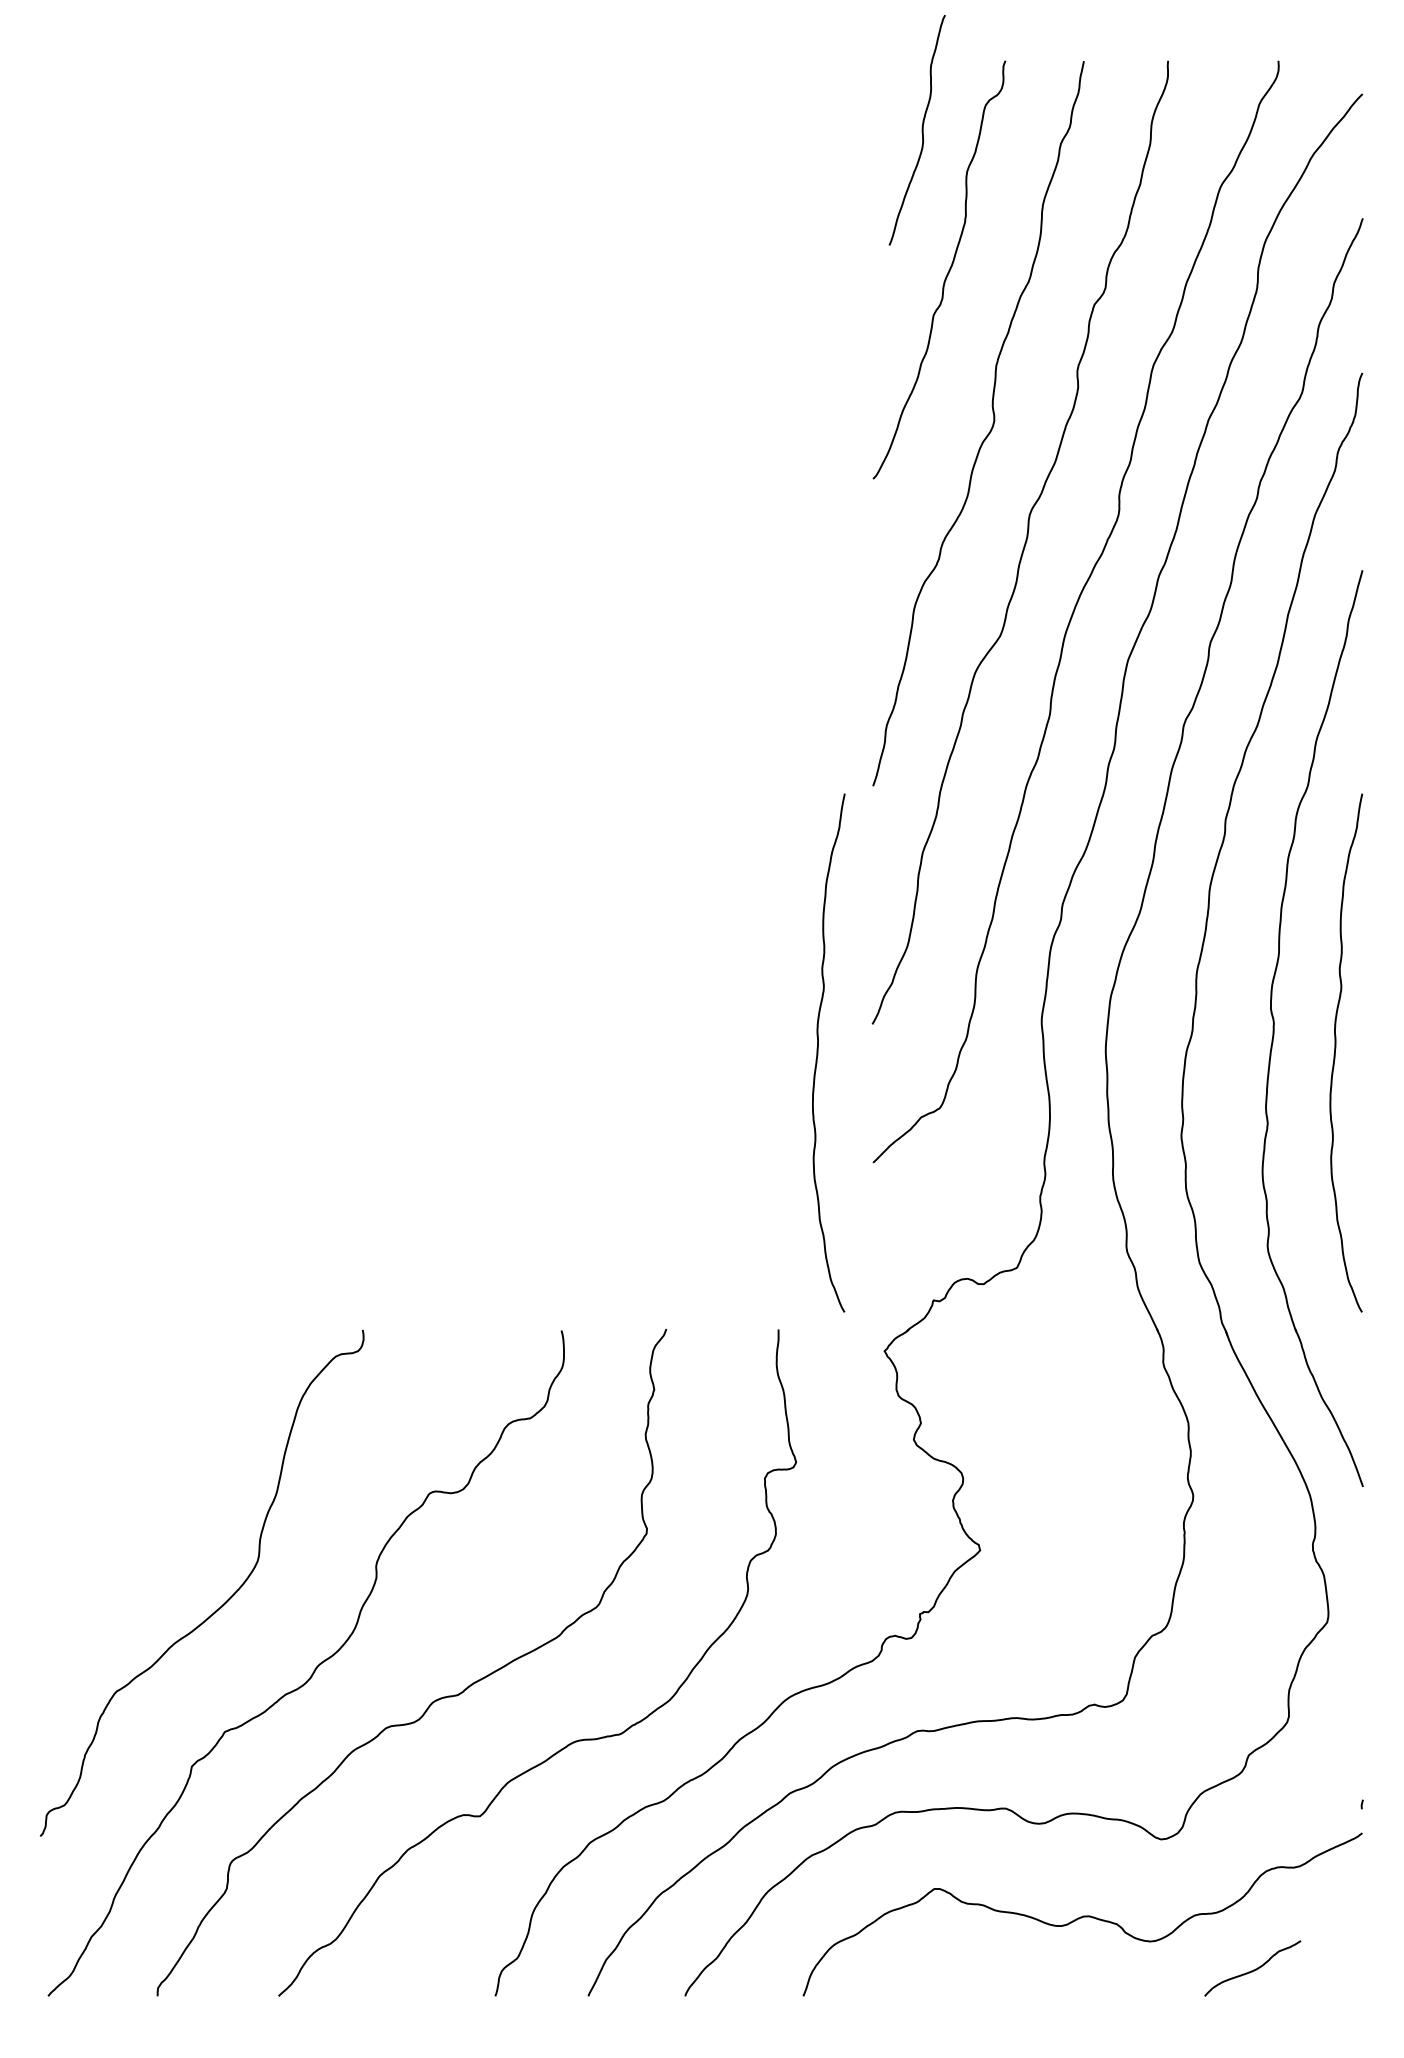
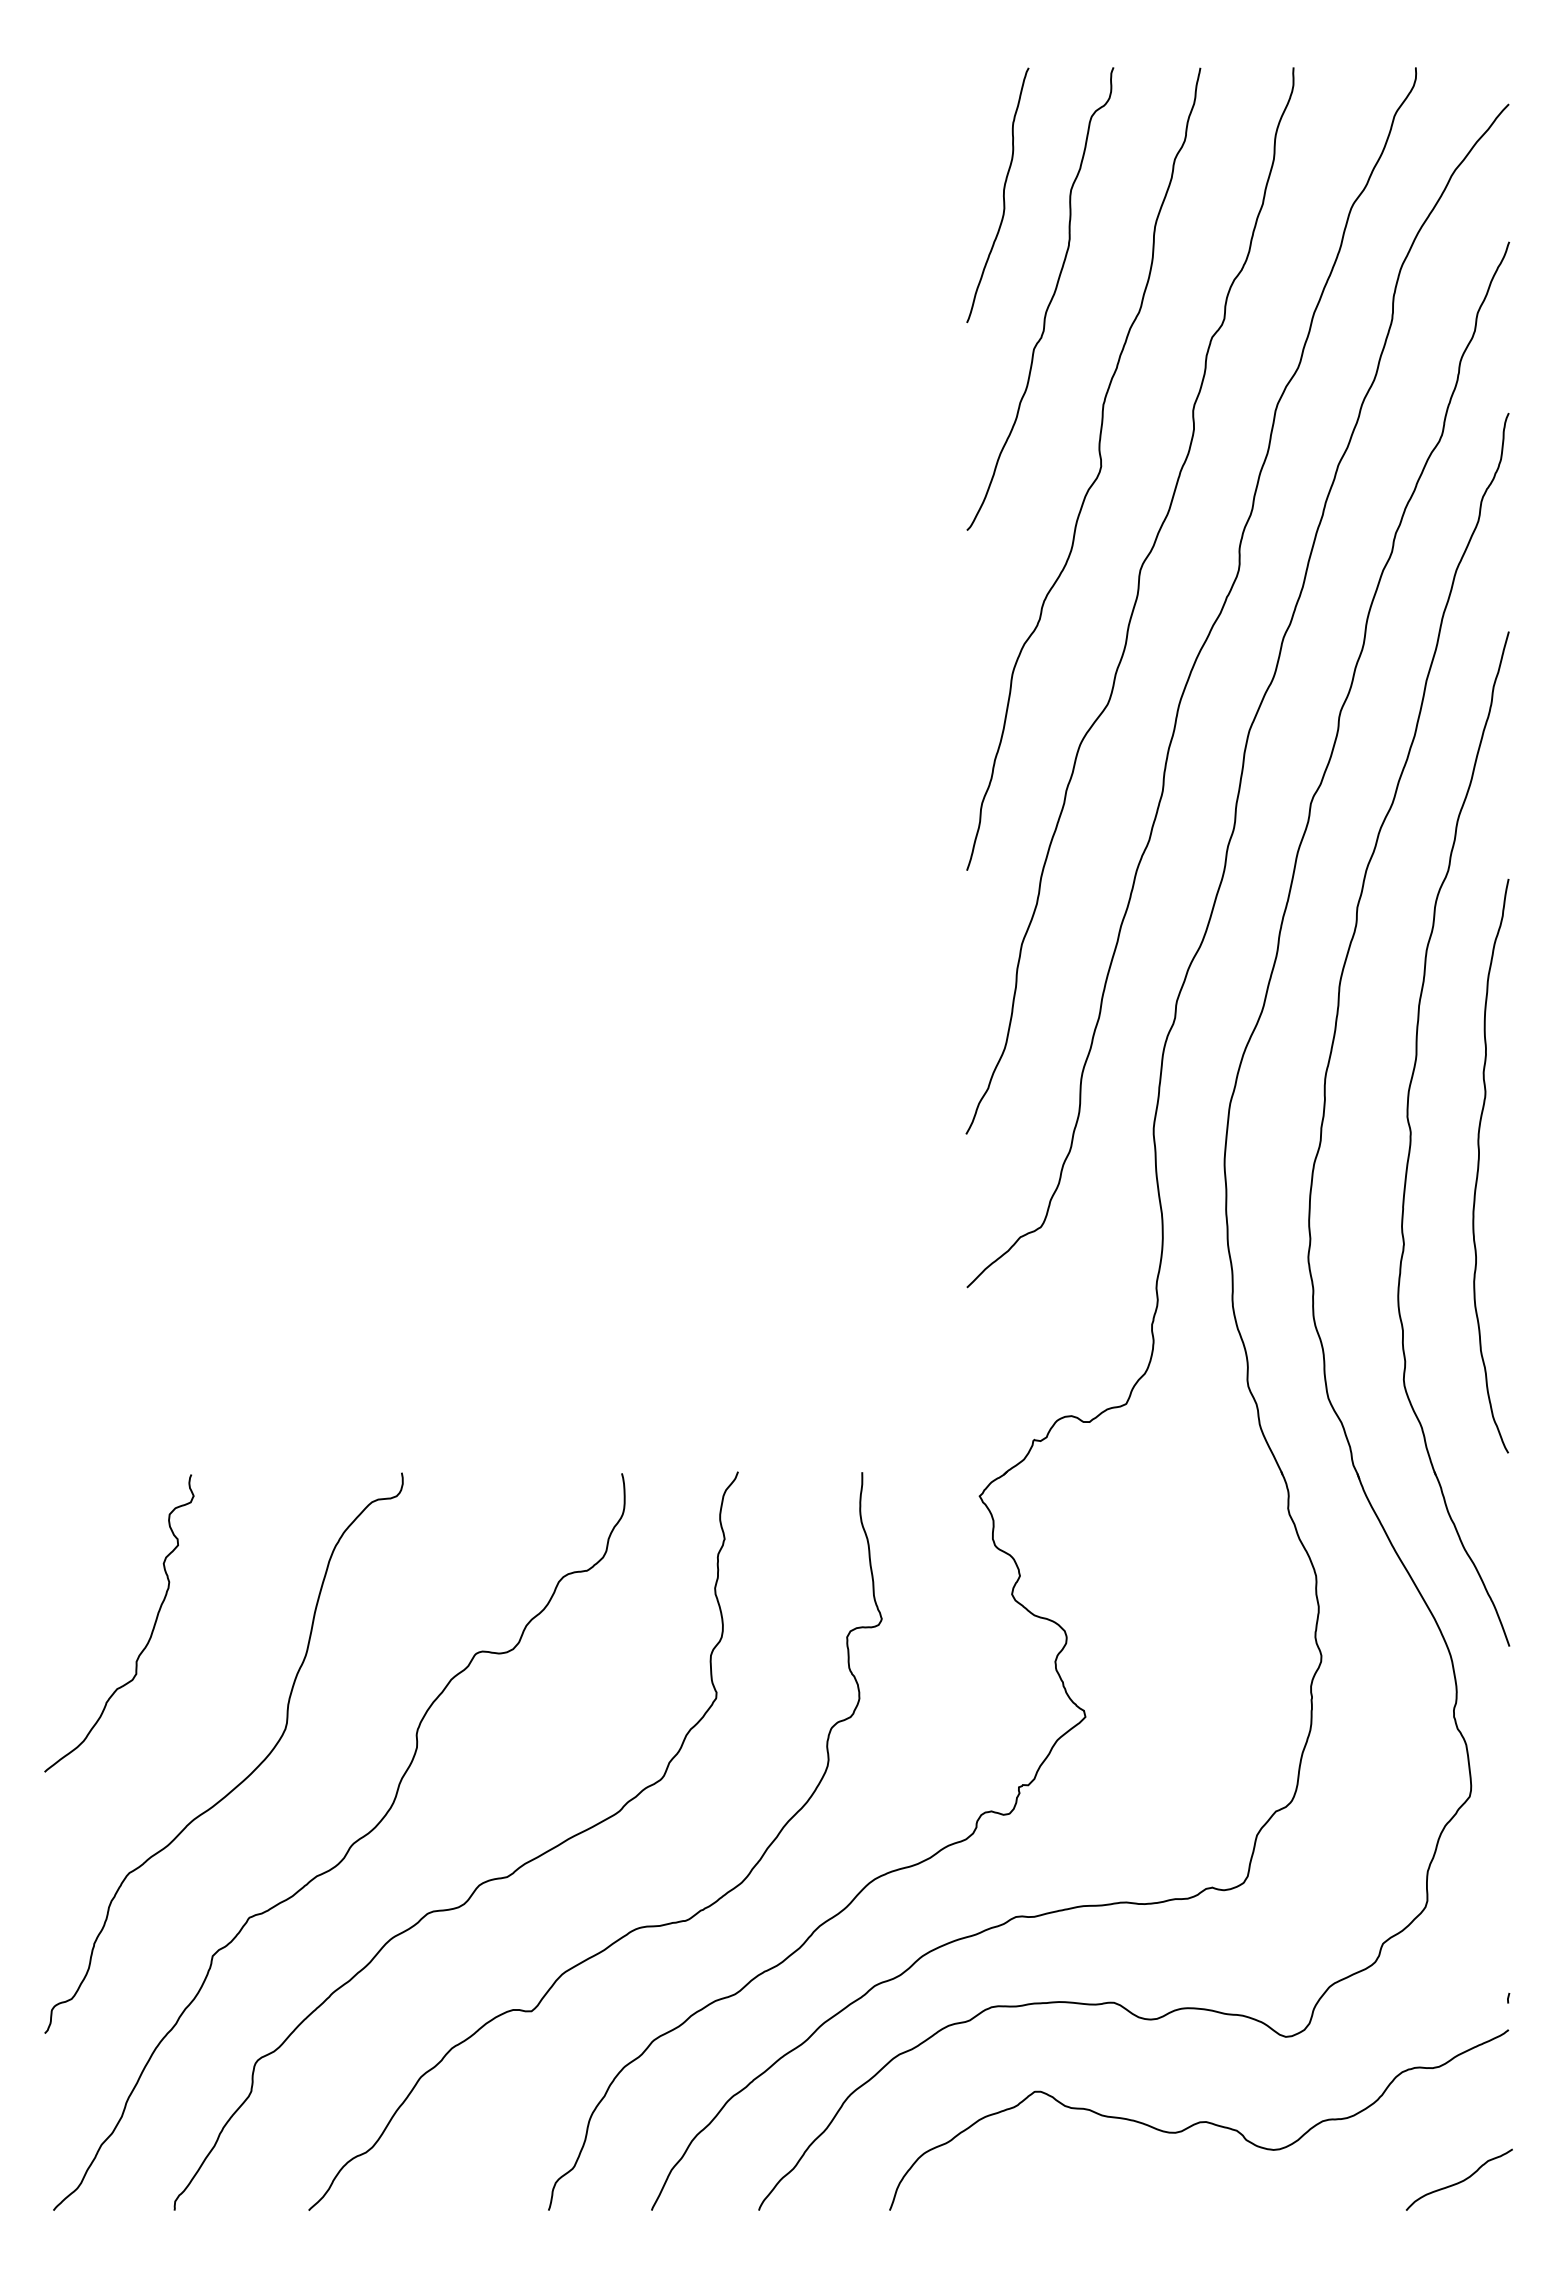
curve: (922, 130) -> (1003, 195), moved
curve: (818, 1052) -> (906, 1165), removed
curve: (135, 1476) -> (150, 1634), added
curve: (1252, 1970) -> (1459, 2181), moved

